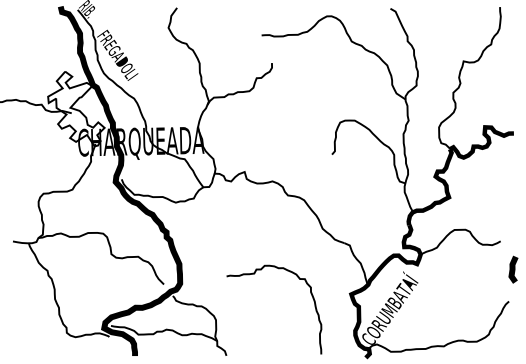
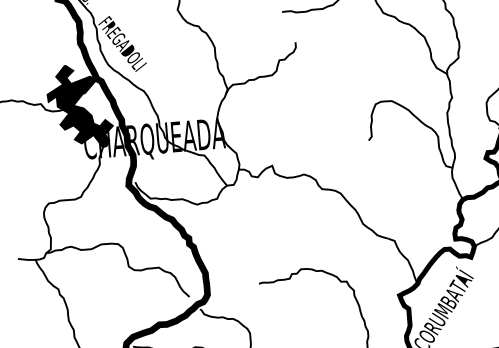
fill: (76, 108) -> (80, 106), added

